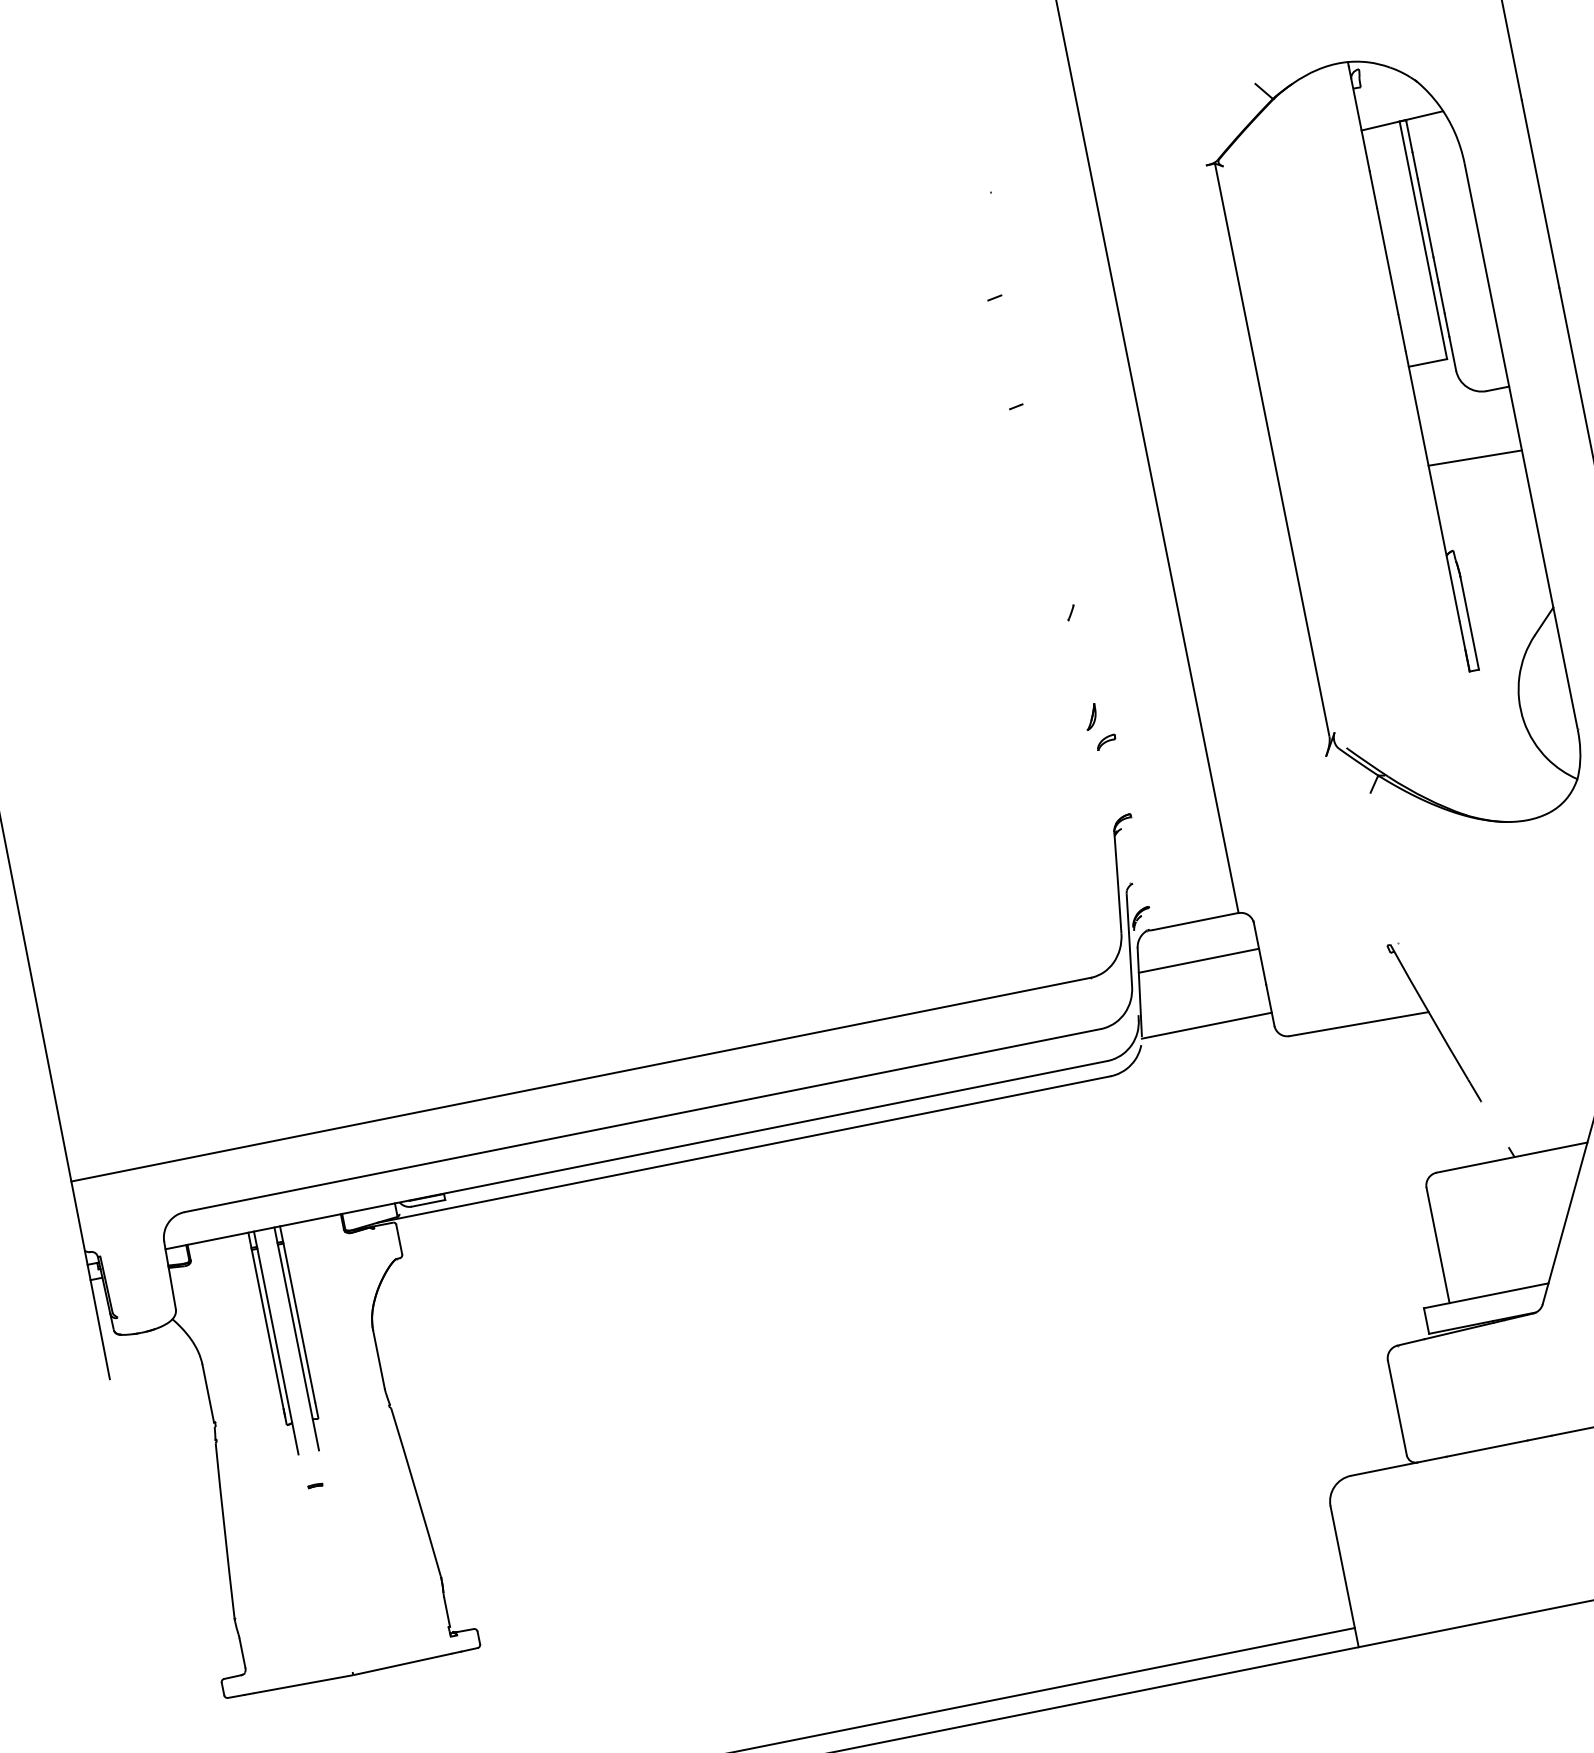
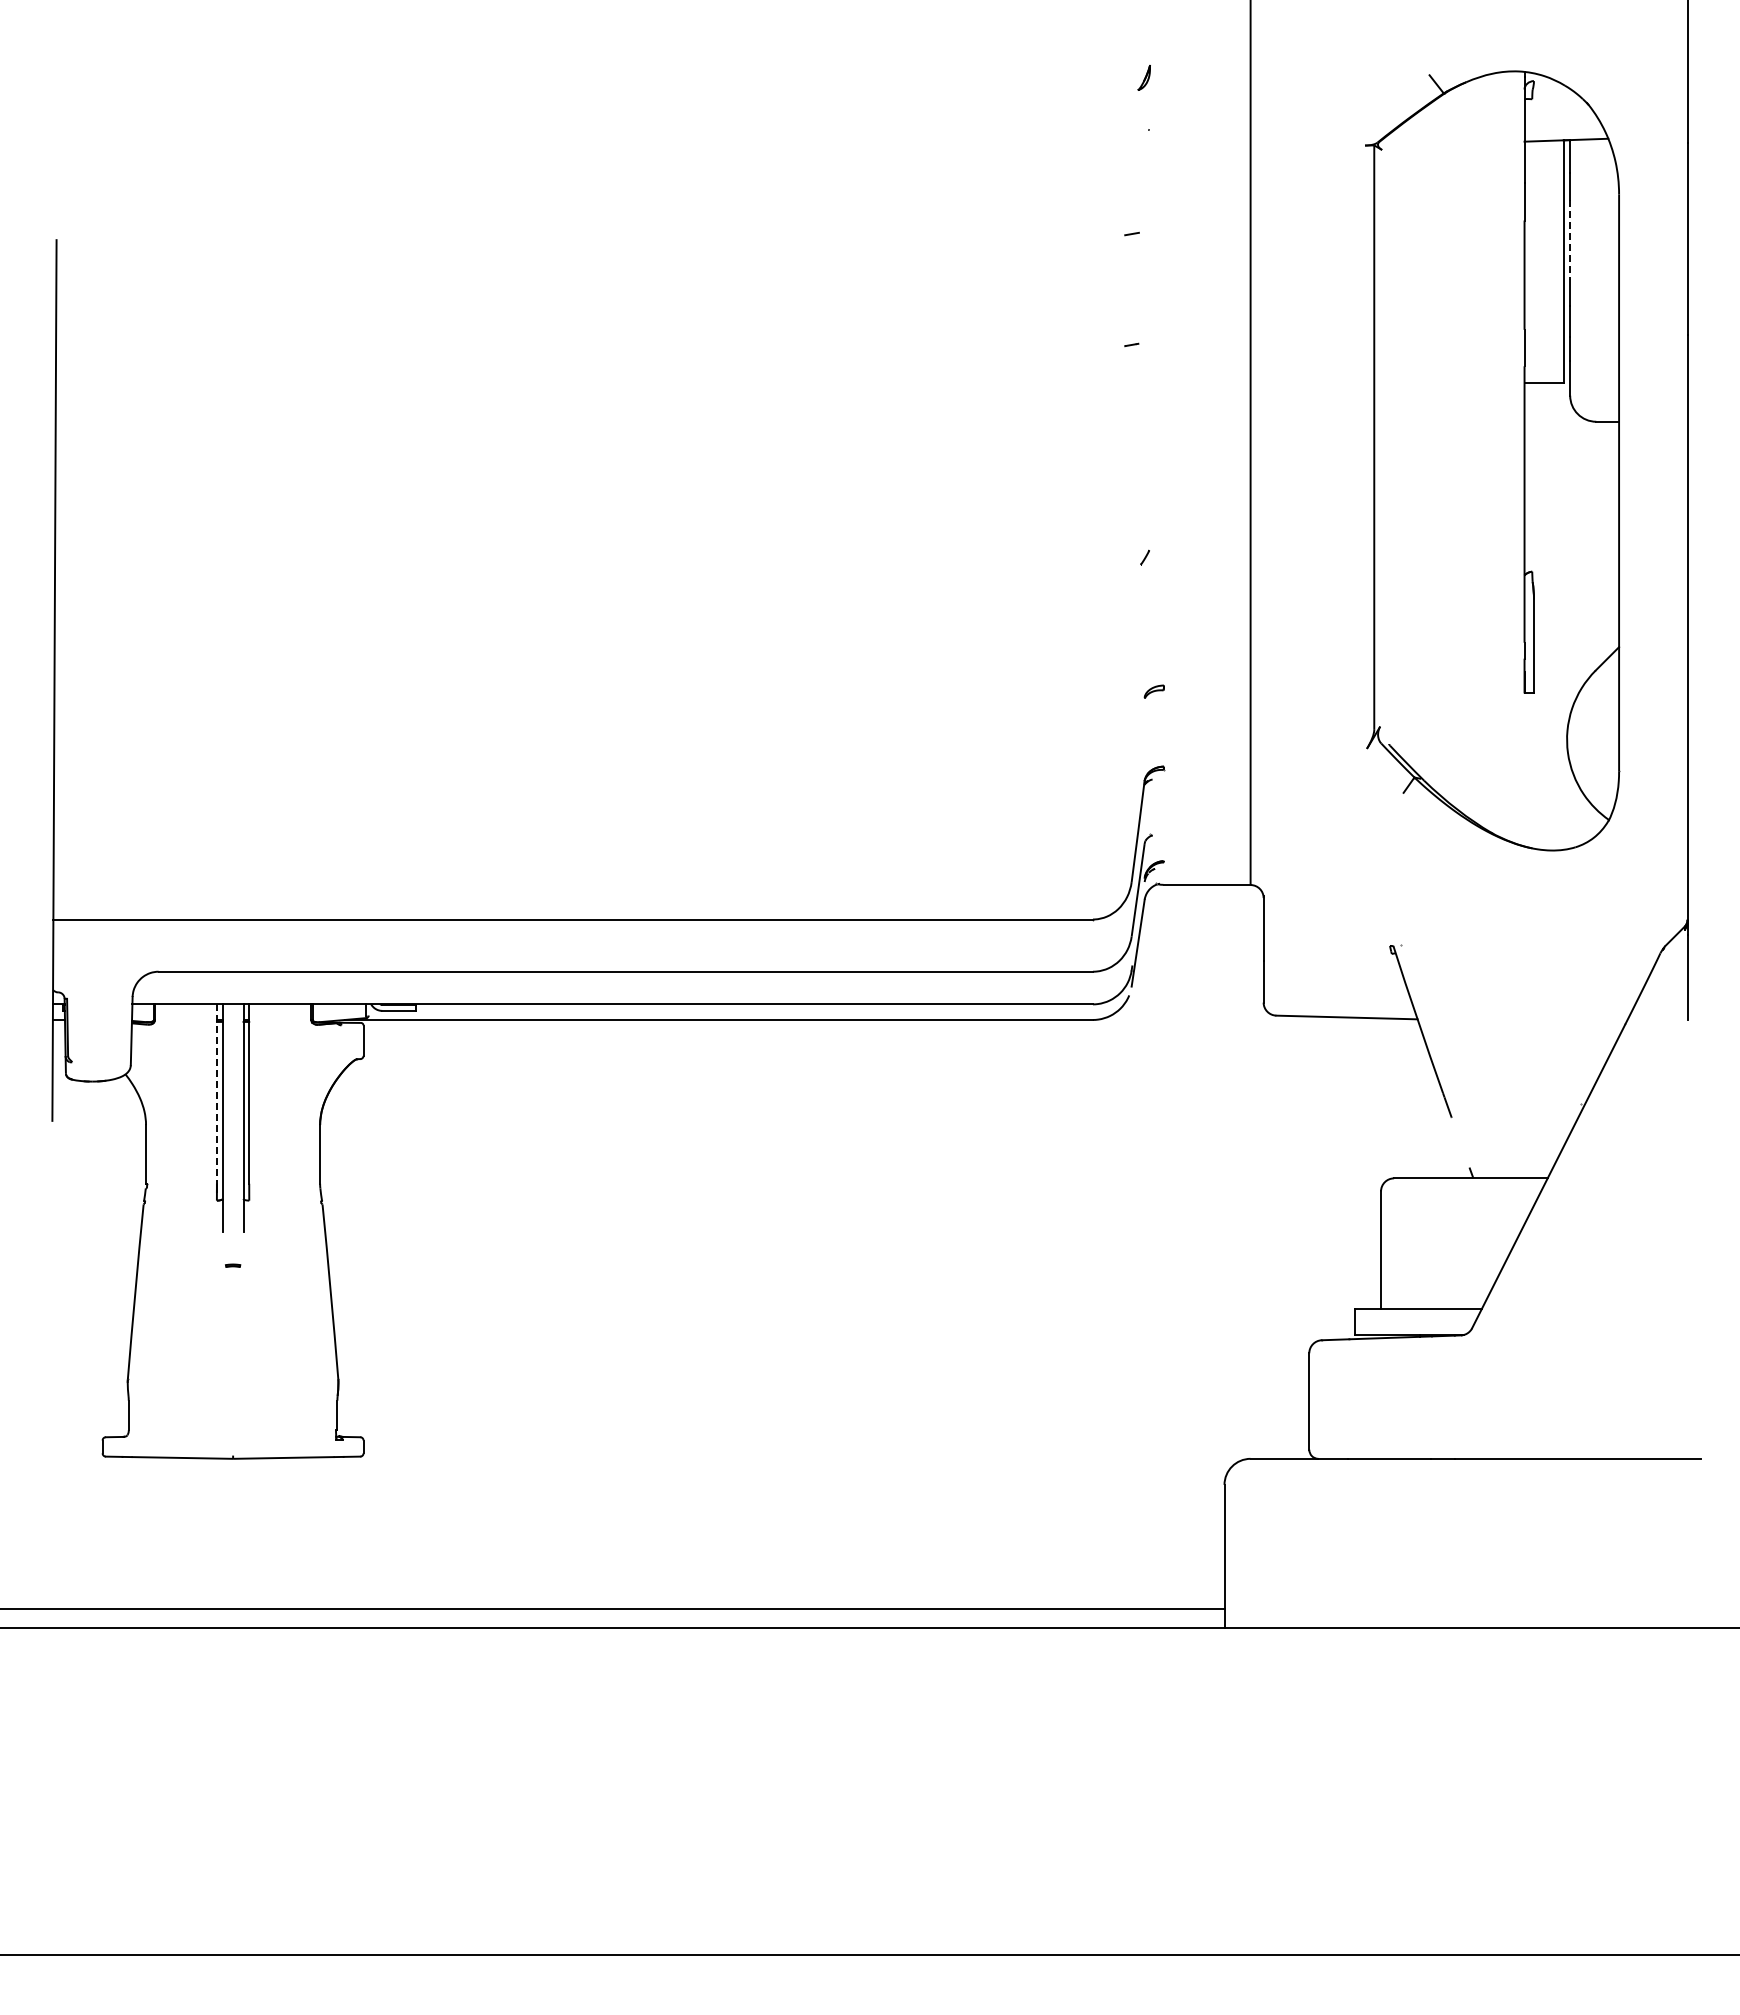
line: (1426, 218) -> (1570, 240), solid -> dashed
line: (1474, 457) -> (1571, 484), removed
part: (1090, 716) -> (1143, 77), moved
line: (1199, 961) -> (1202, 924), removed
line: (1207, 1025) -> (1197, 989), removed
line: (265, 1321) -> (216, 1094), solid -> dashed

